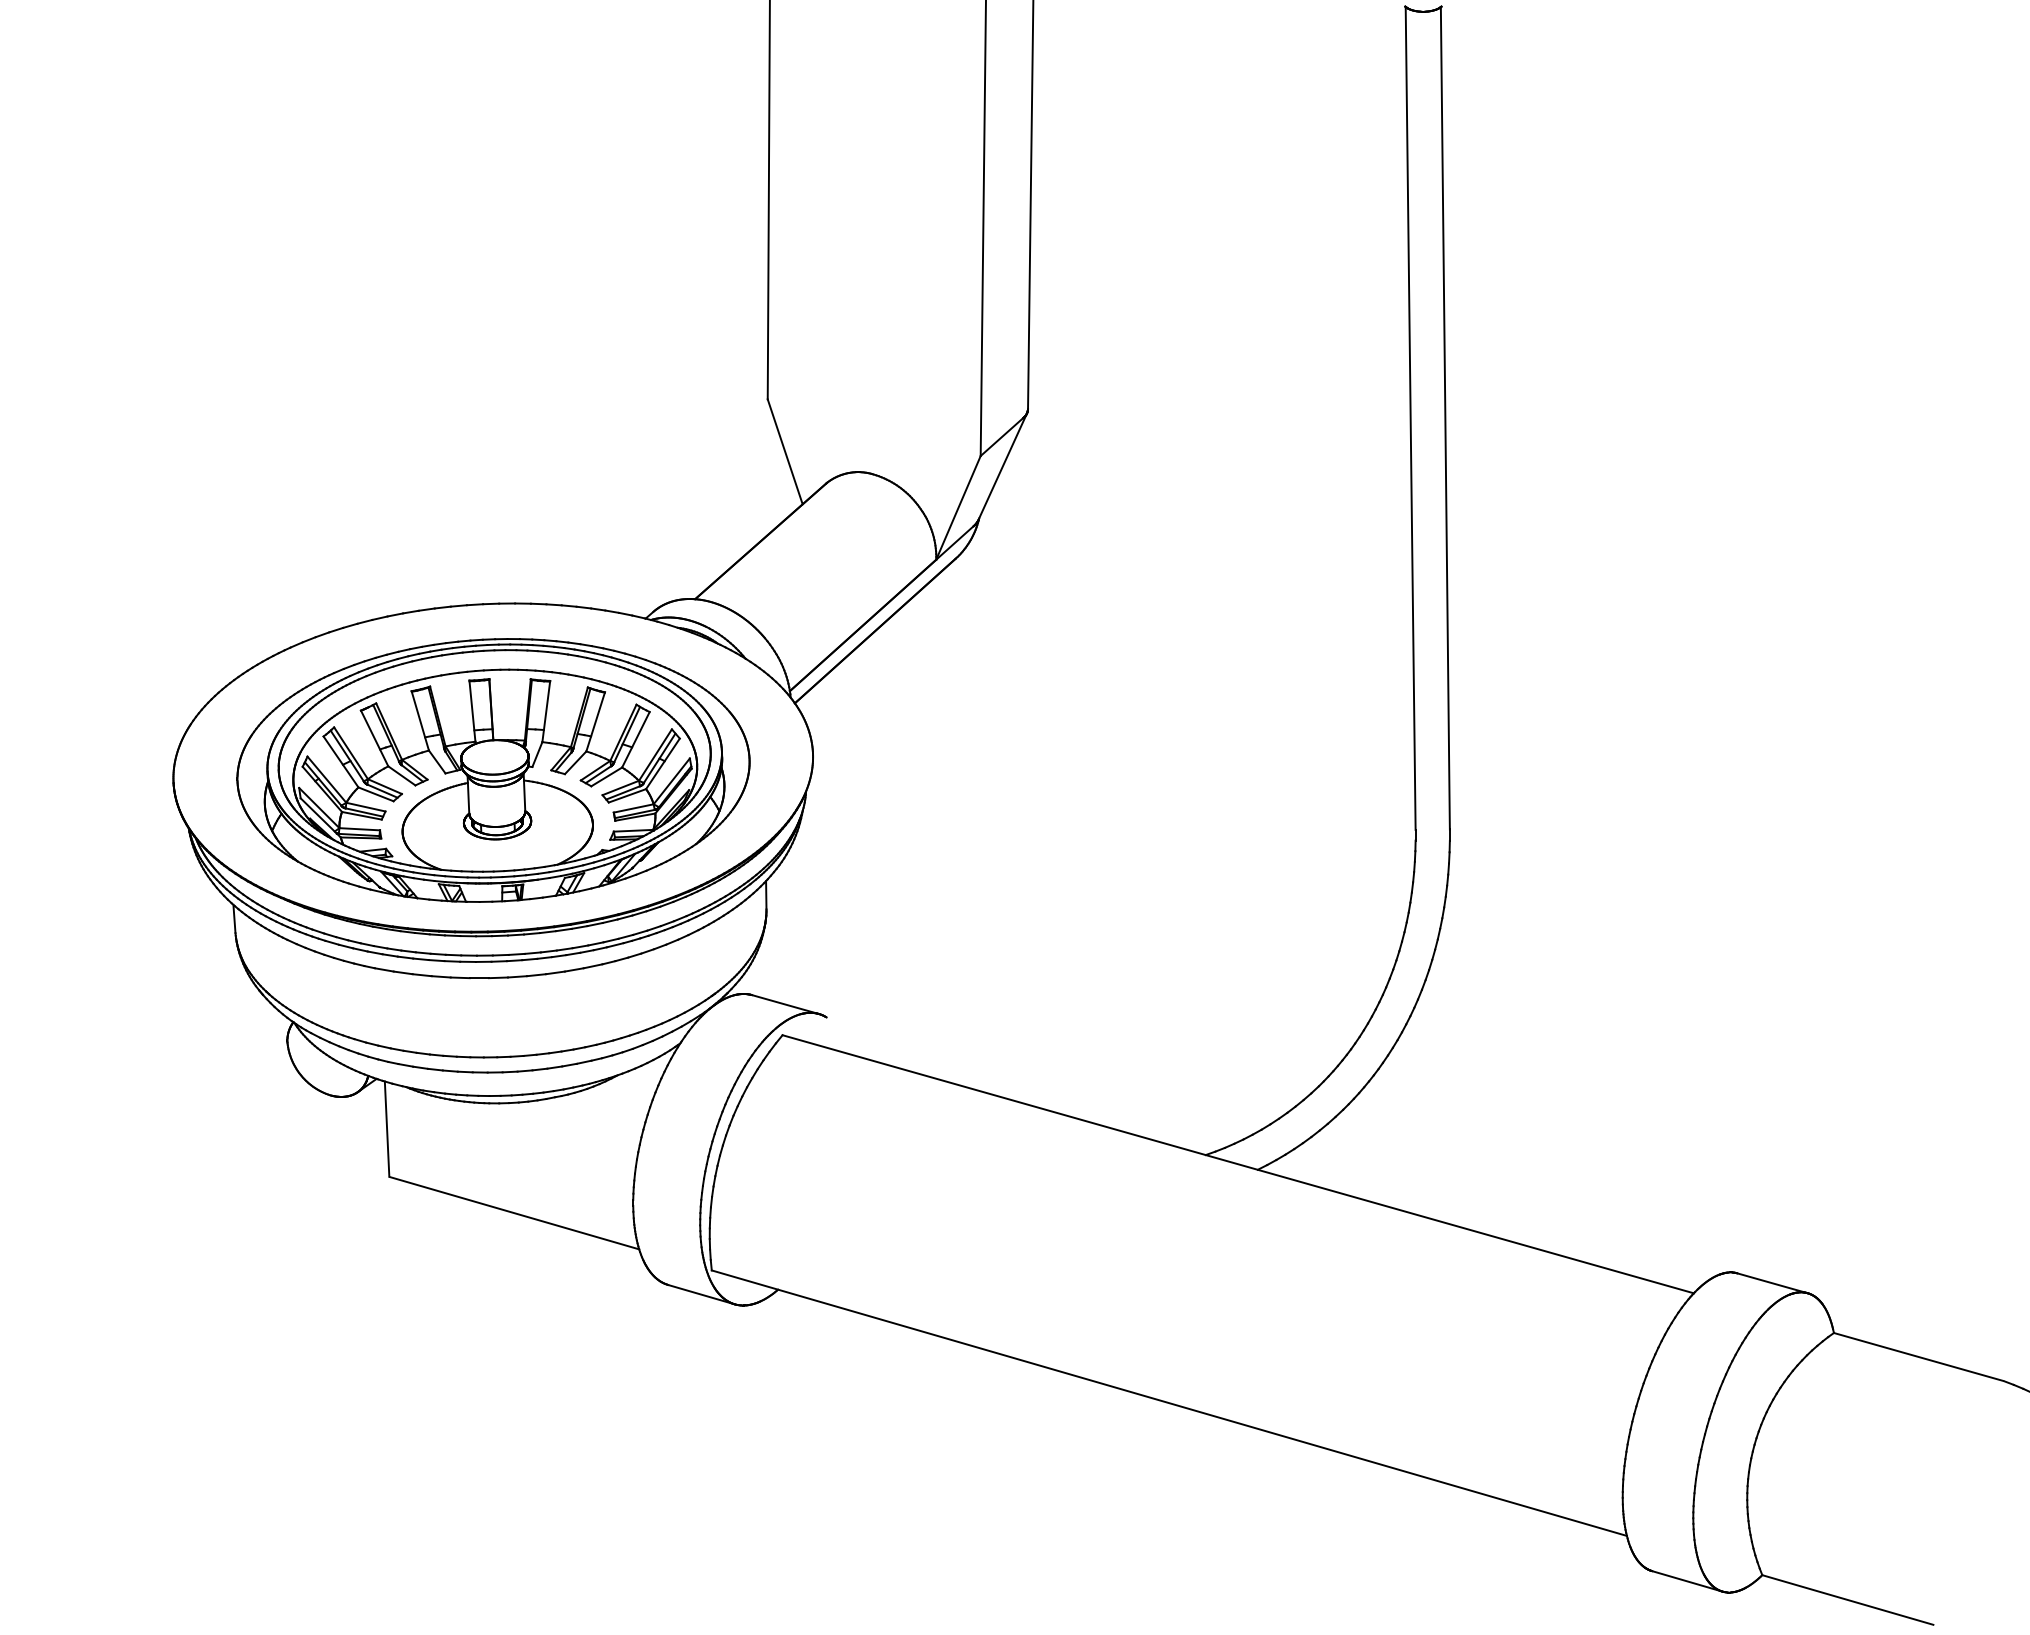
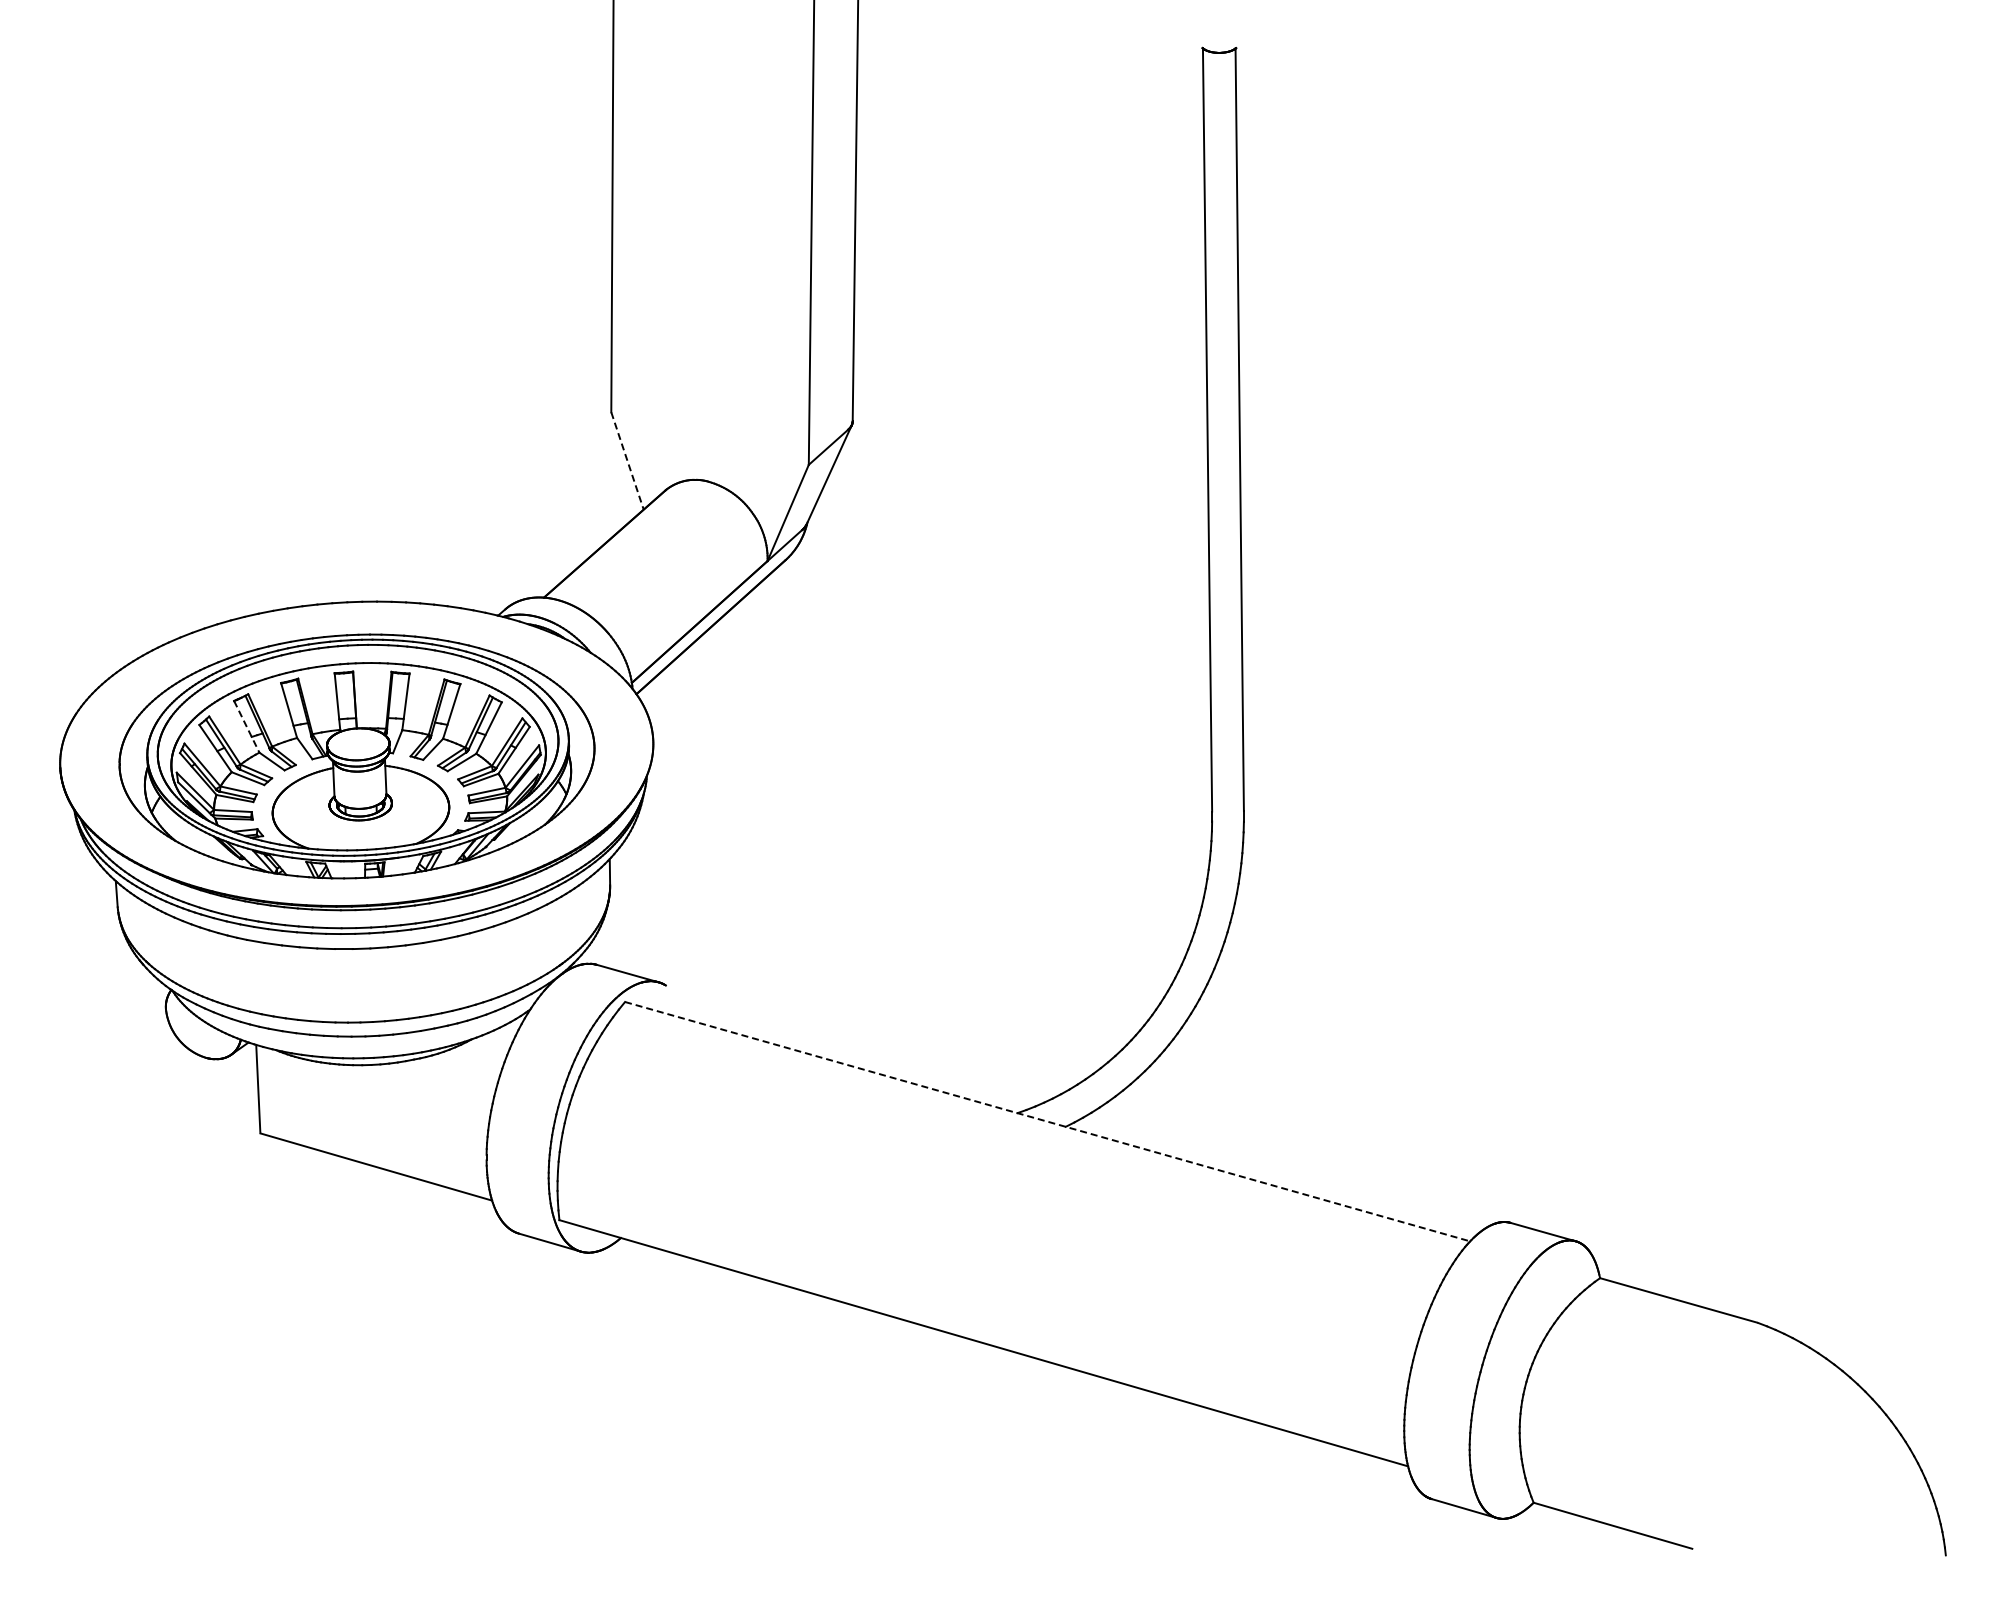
line: (785, 452) -> (627, 461), solid -> dashed
line: (374, 738) -> (246, 726), solid -> dashed
line: (1239, 1164) -> (1048, 1121), solid -> dashed

